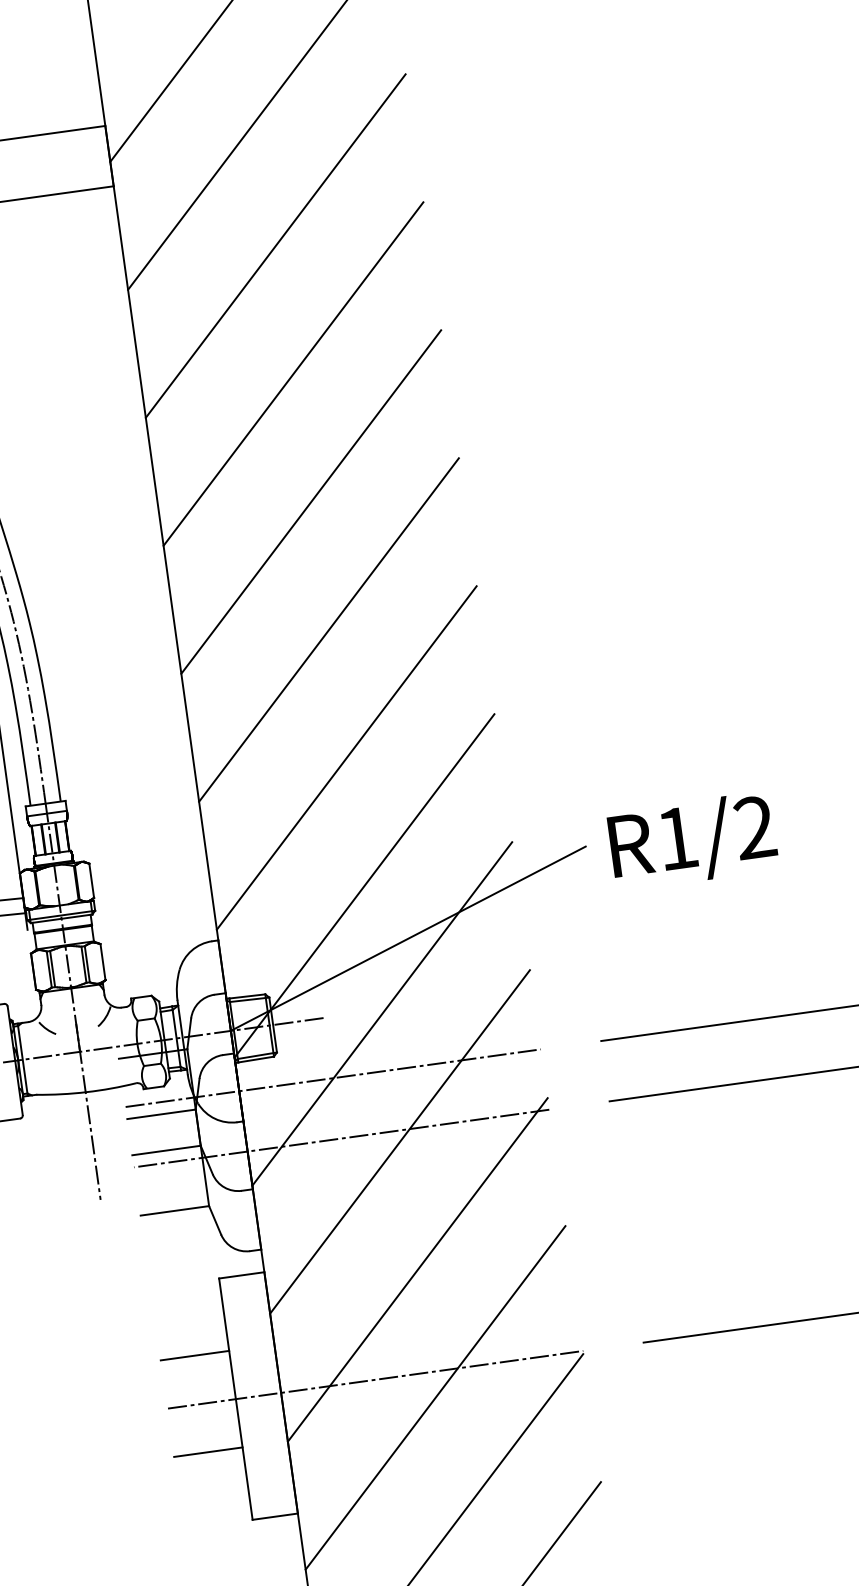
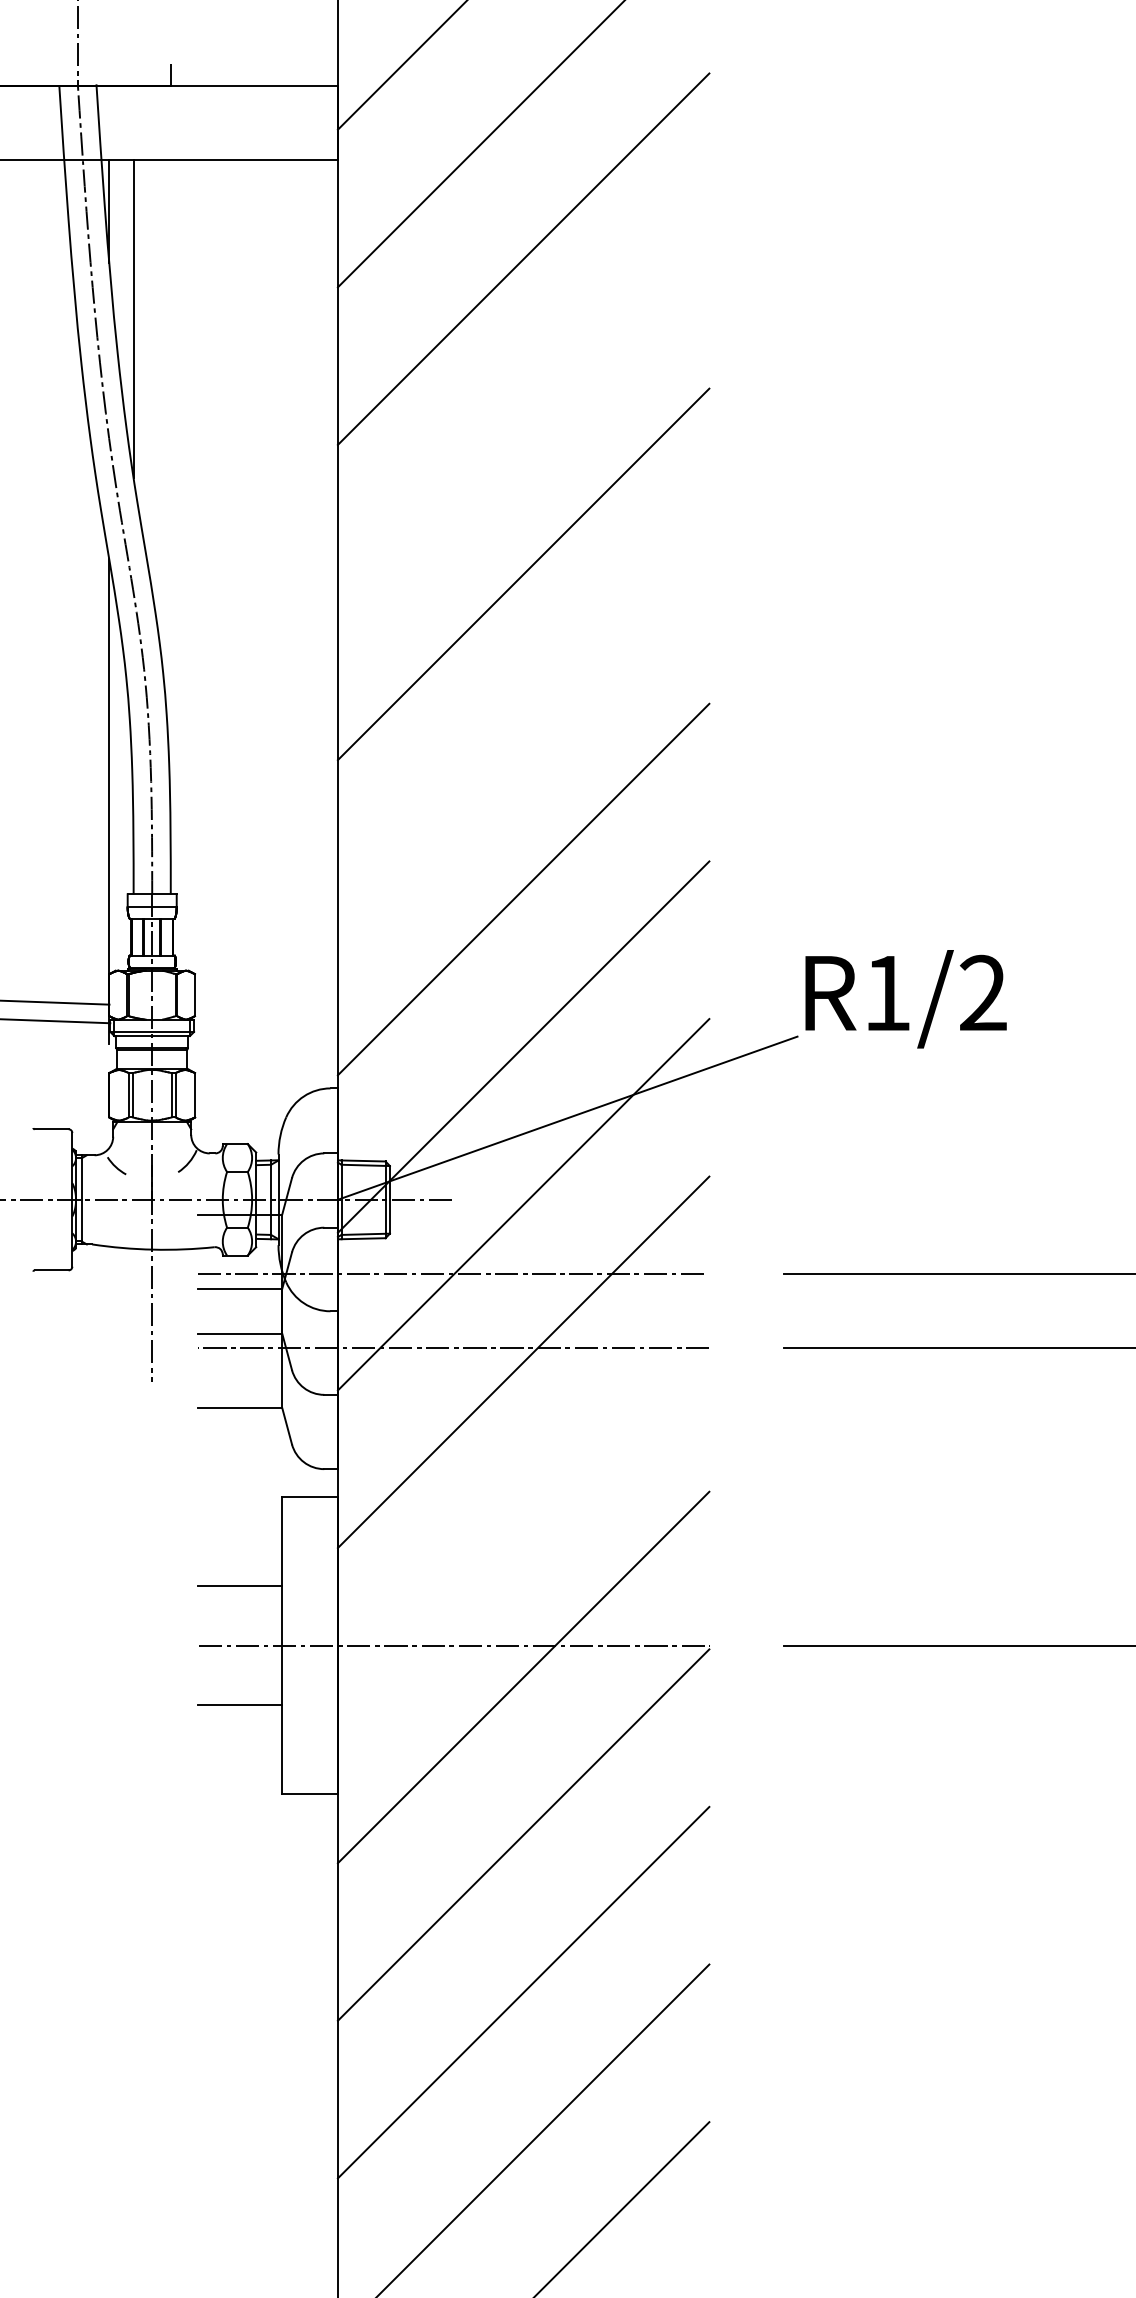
line: (293, 373) -> (523, 416), removed
line: (328, 629) -> (523, 731), removed
text: (692, 841) -> (905, 999), moved
line: (417, 1269) -> (523, 1519), removed

